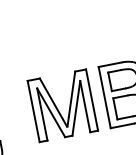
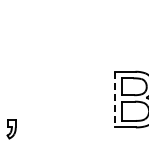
line: (104, 97) -> (114, 99), solid -> dashed
part: (62, 105) -> (76, 99), removed

